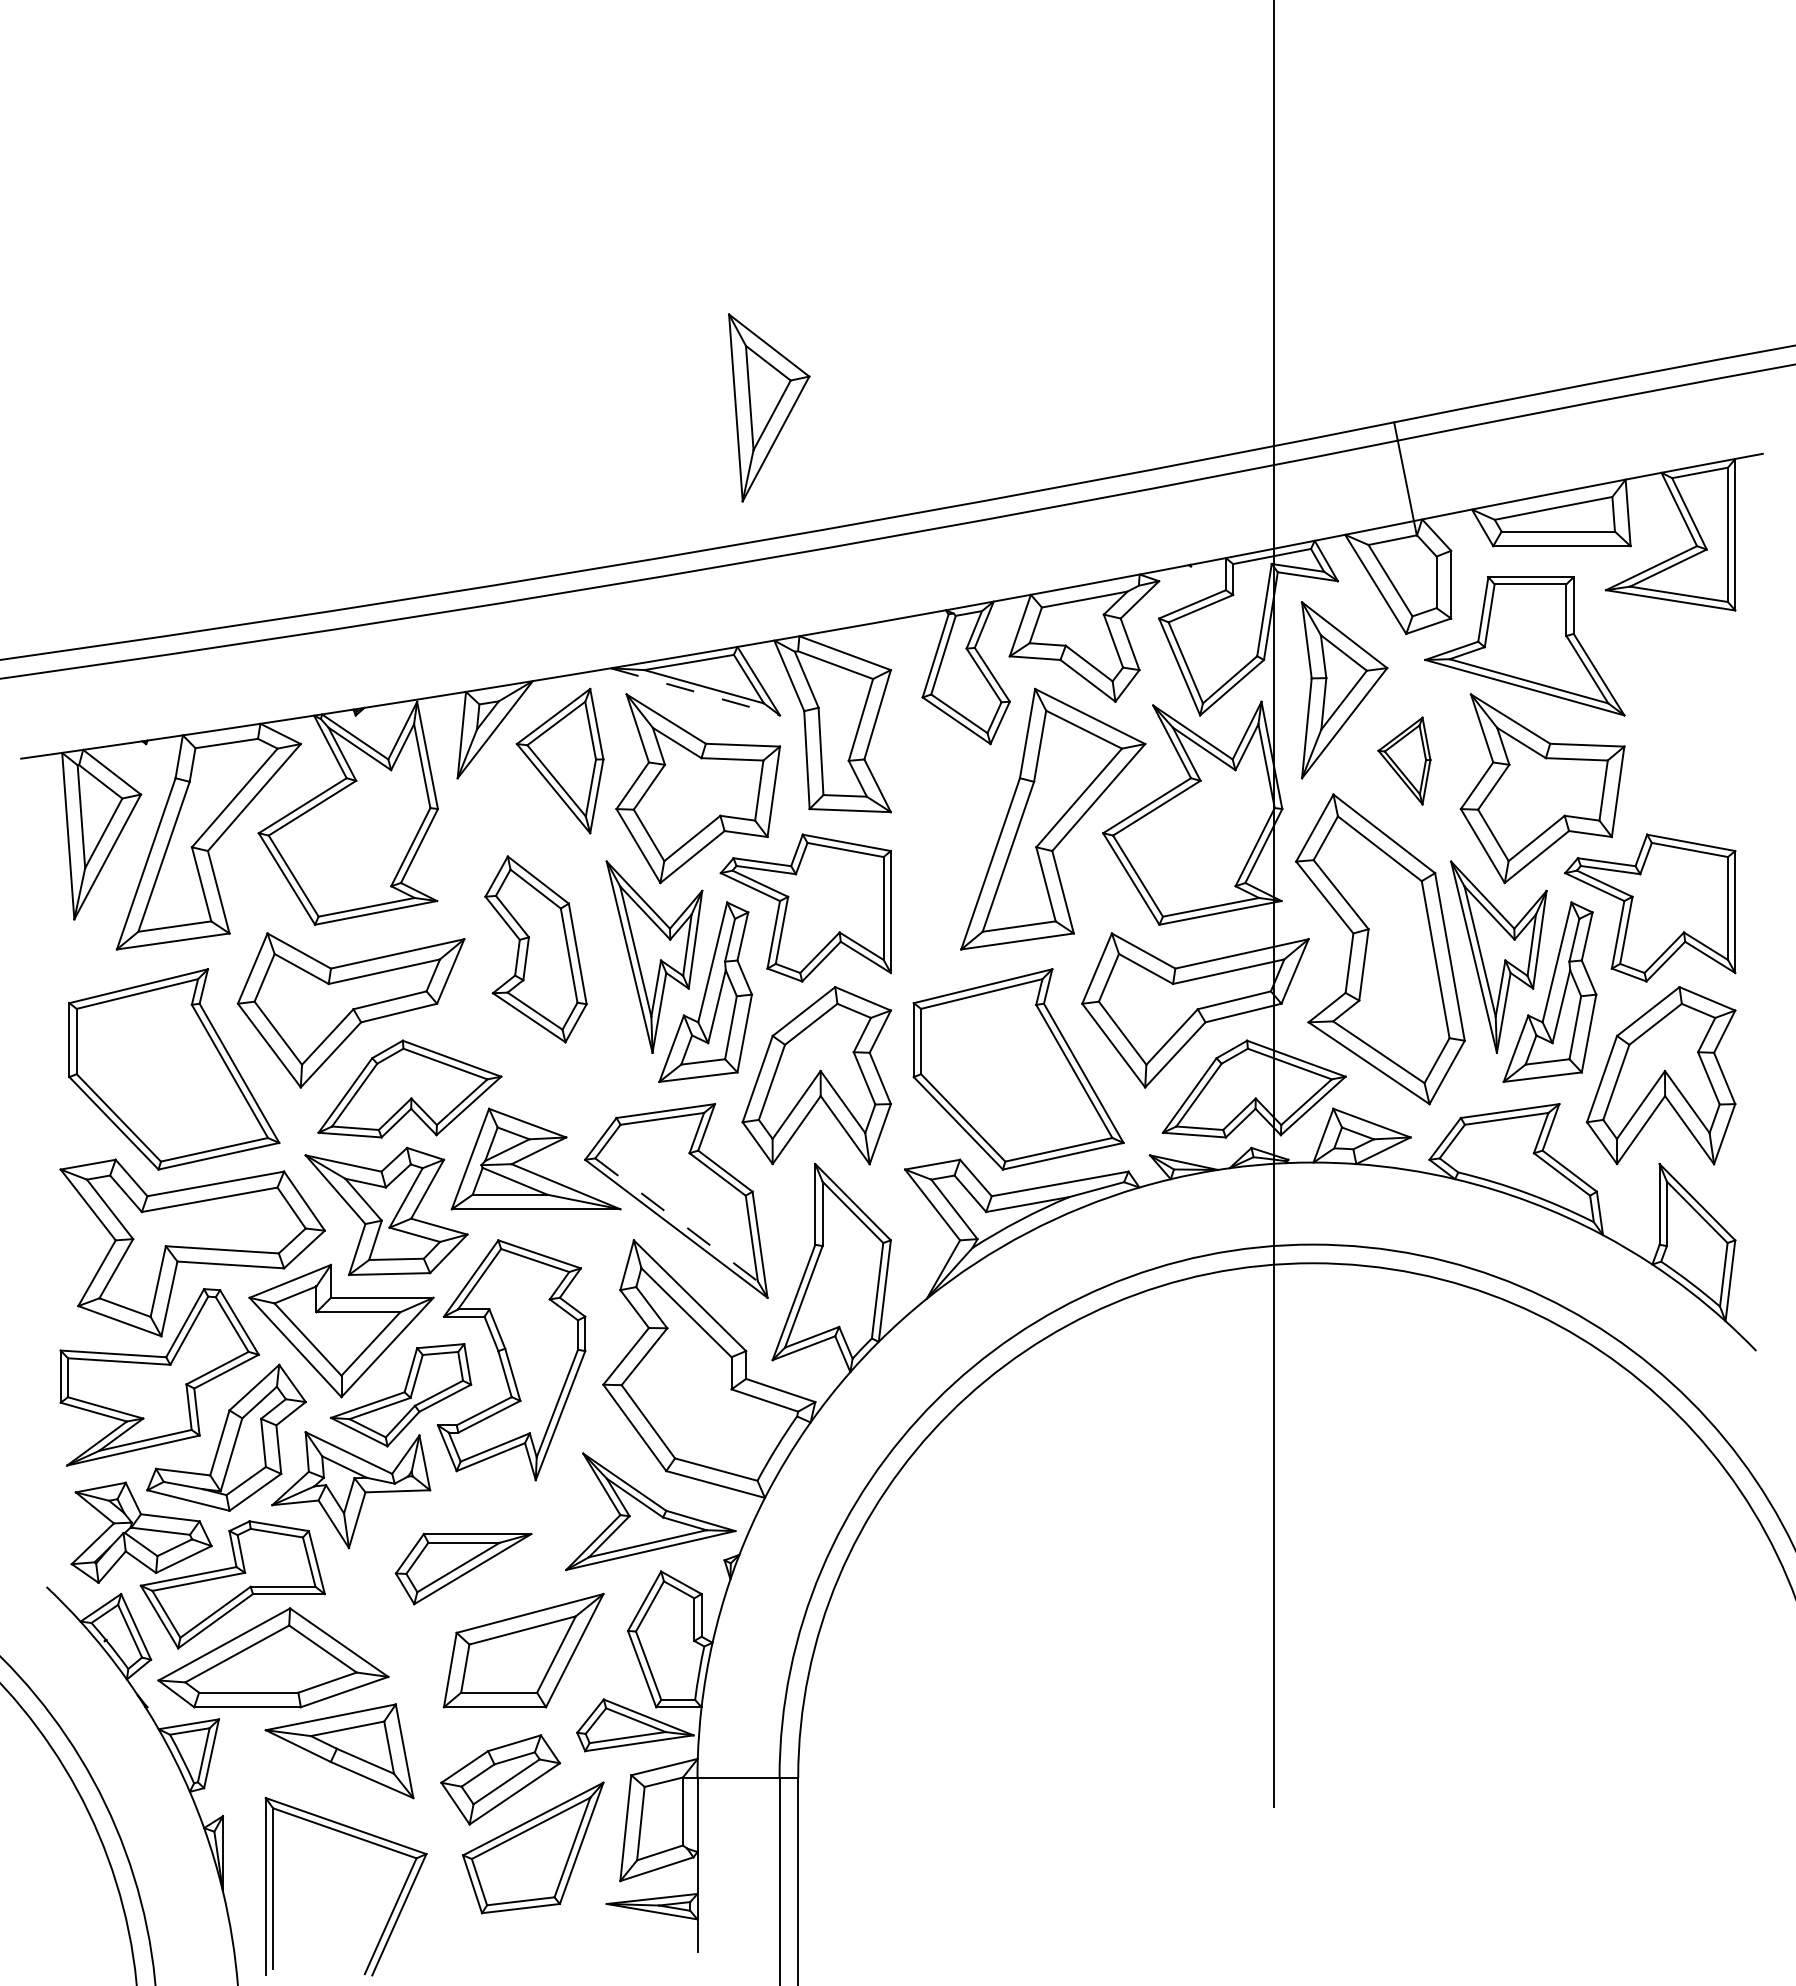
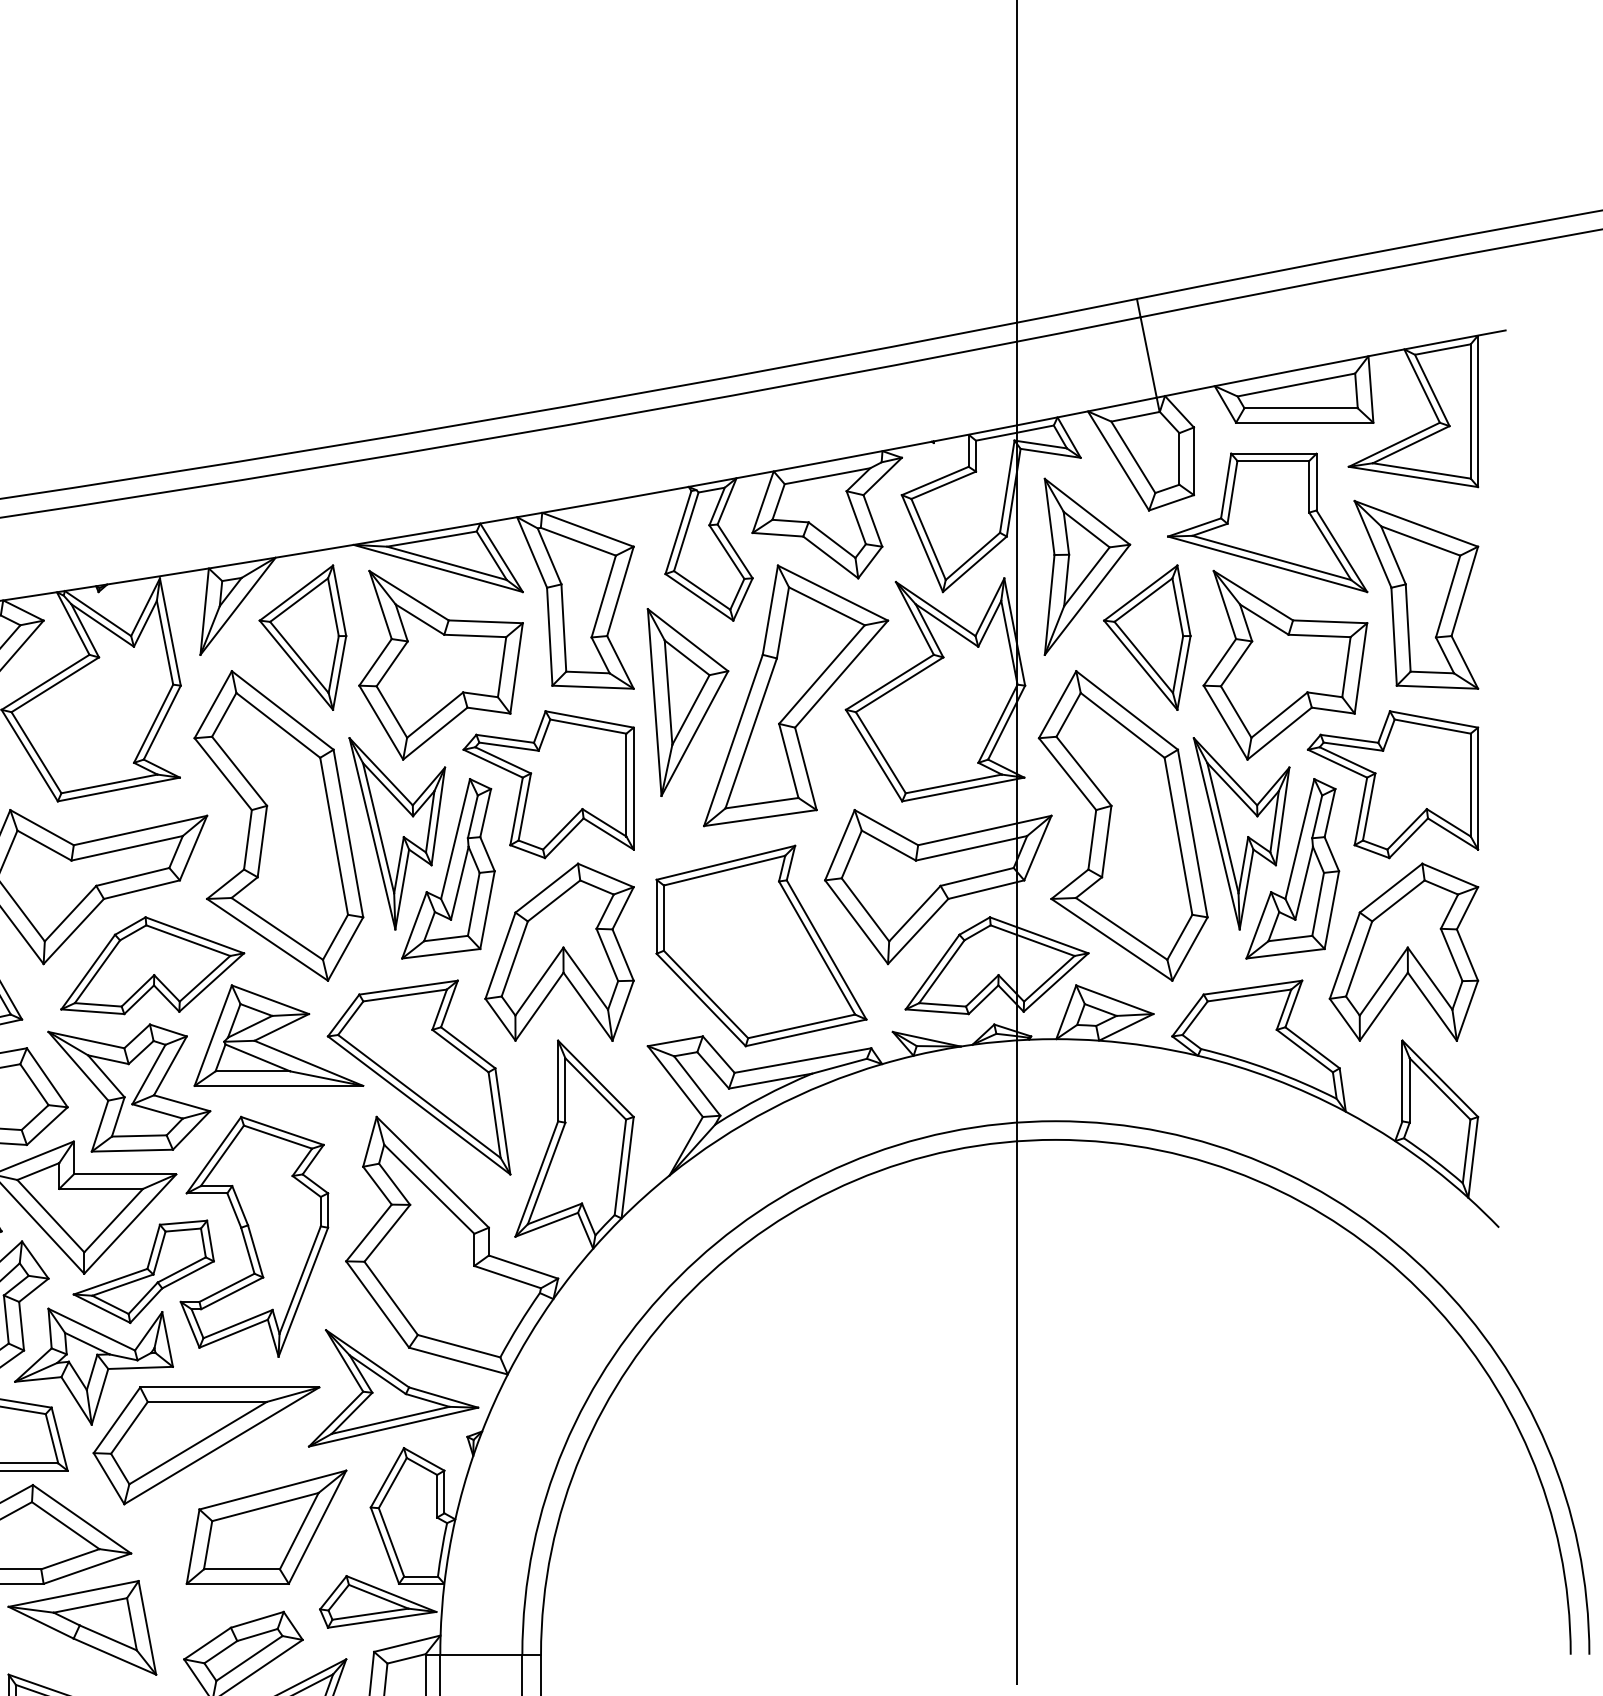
part: (769, 407) -> (688, 702), moved
line: (695, 691) -> (438, 568), dashed -> solid
part: (1673, 718) -> (1416, 595), added
part: (1404, 760) -> (1147, 637), size x1.67
part: (535, 949) -> (278, 826), size x1.67
line: (676, 1219) -> (419, 1096), dashed -> solid
part: (463, 1568) -> (206, 1445), size x1.67

